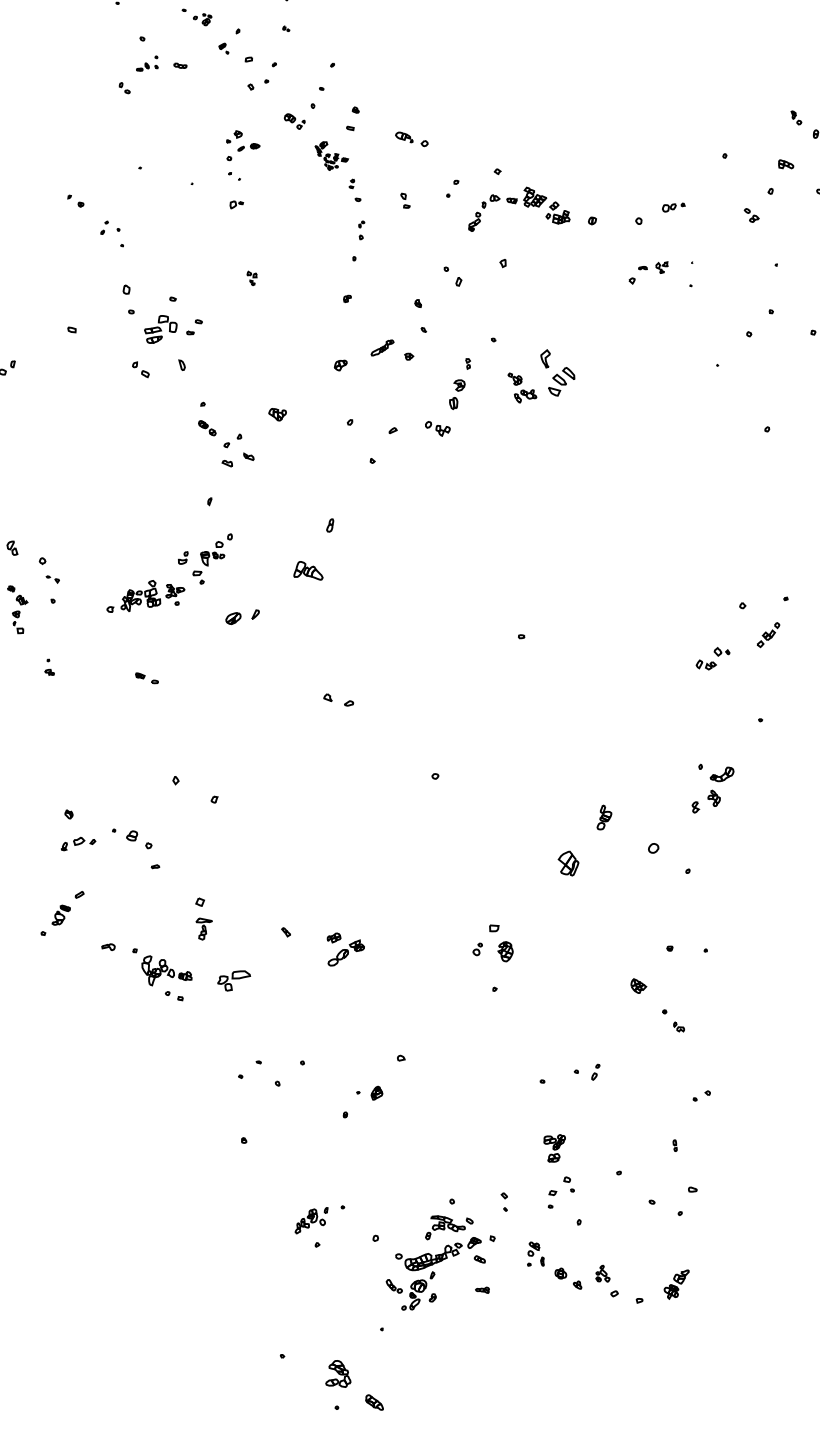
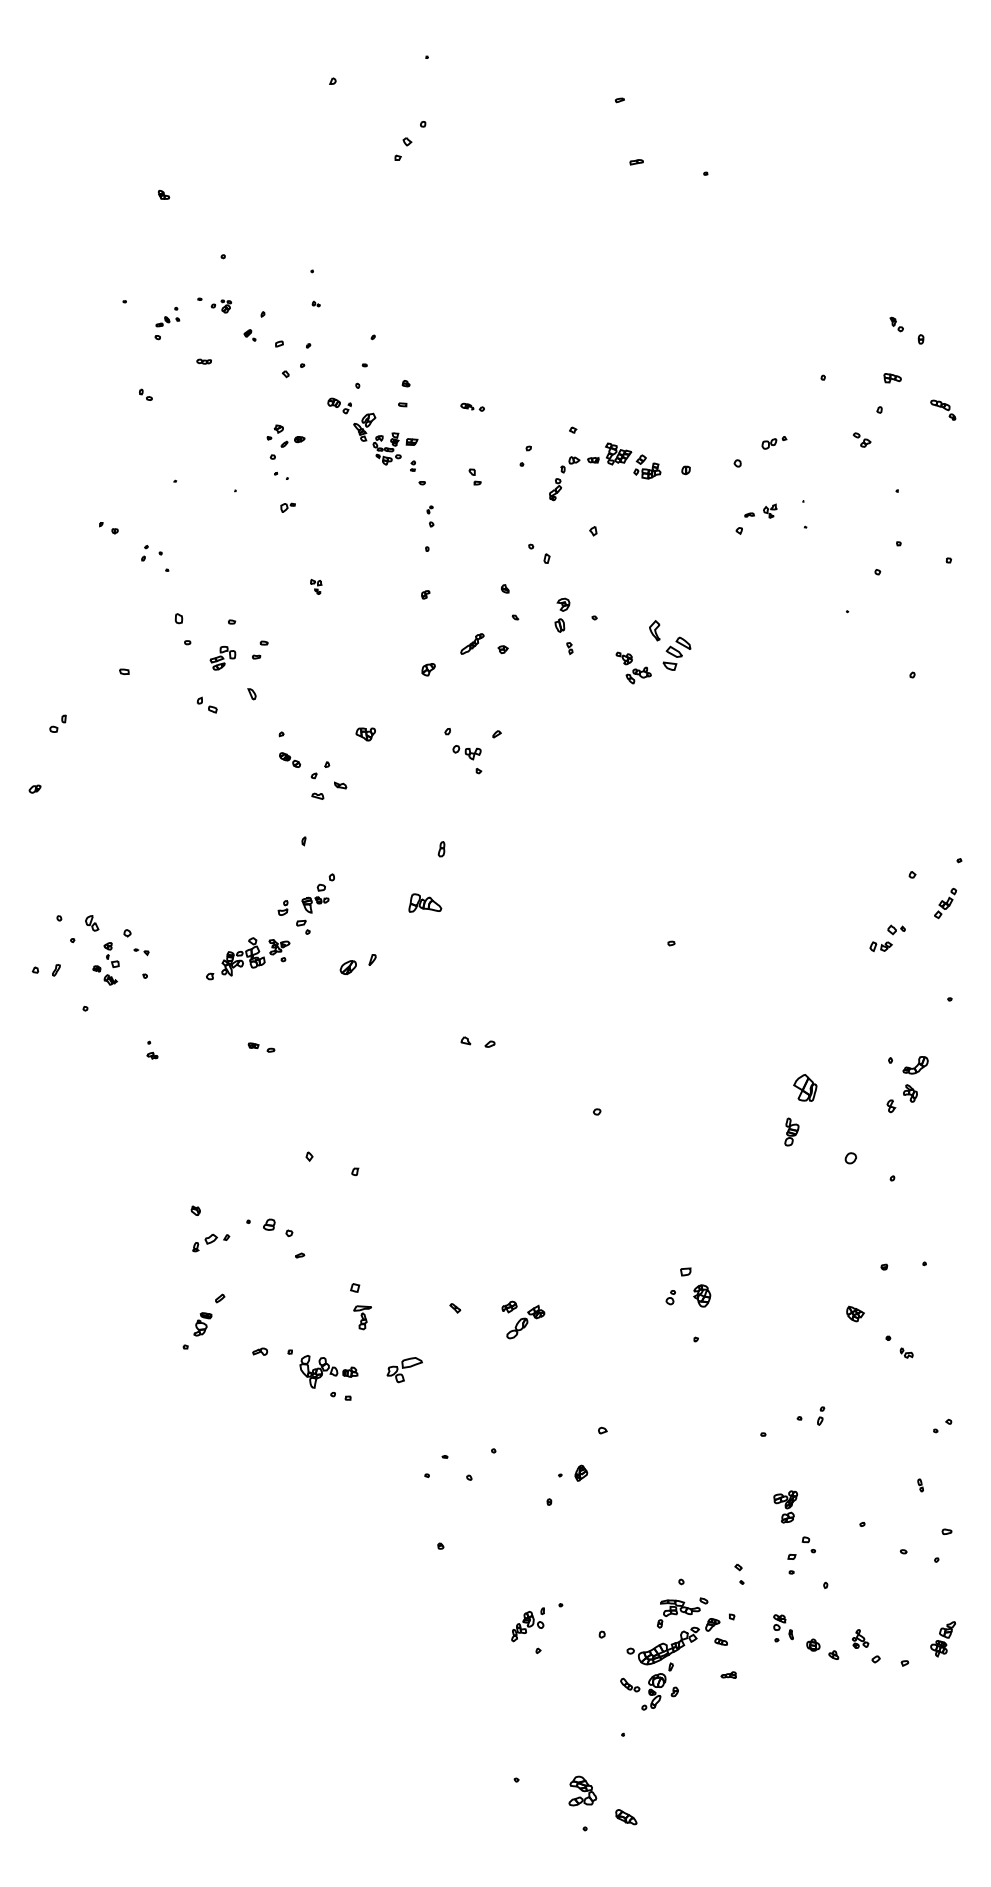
part: (147, 63) -> (167, 316), moved
part: (411, 138) -> (472, 406), size x0.62
part: (331, 155) -> (385, 438), size x1.67
part: (160, 330) -> (222, 658), size x0.71
part: (457, 393) -> (562, 614), moved
part: (437, 428) -> (466, 752), moved
part: (17, 622) -> (111, 955), moved
part: (568, 862) -> (805, 1087), moved

